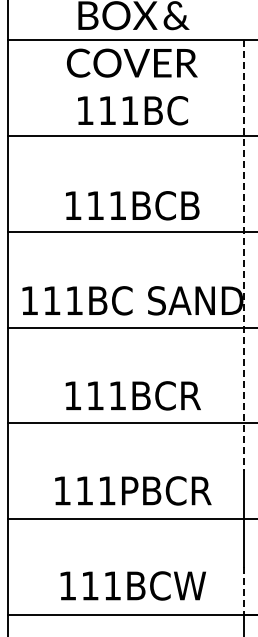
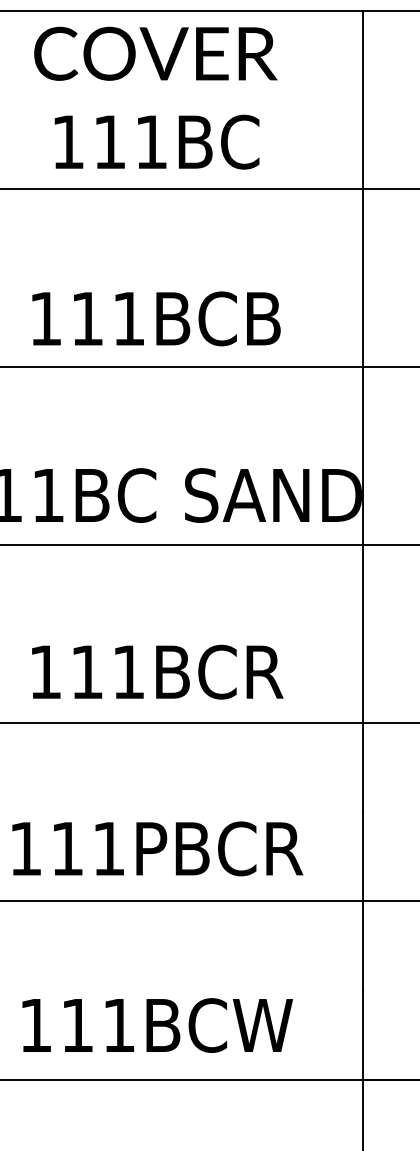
line: (243, 255) -> (362, 411), dashed -> solid
line: (243, 591) -> (362, 1035), dashed -> solid

